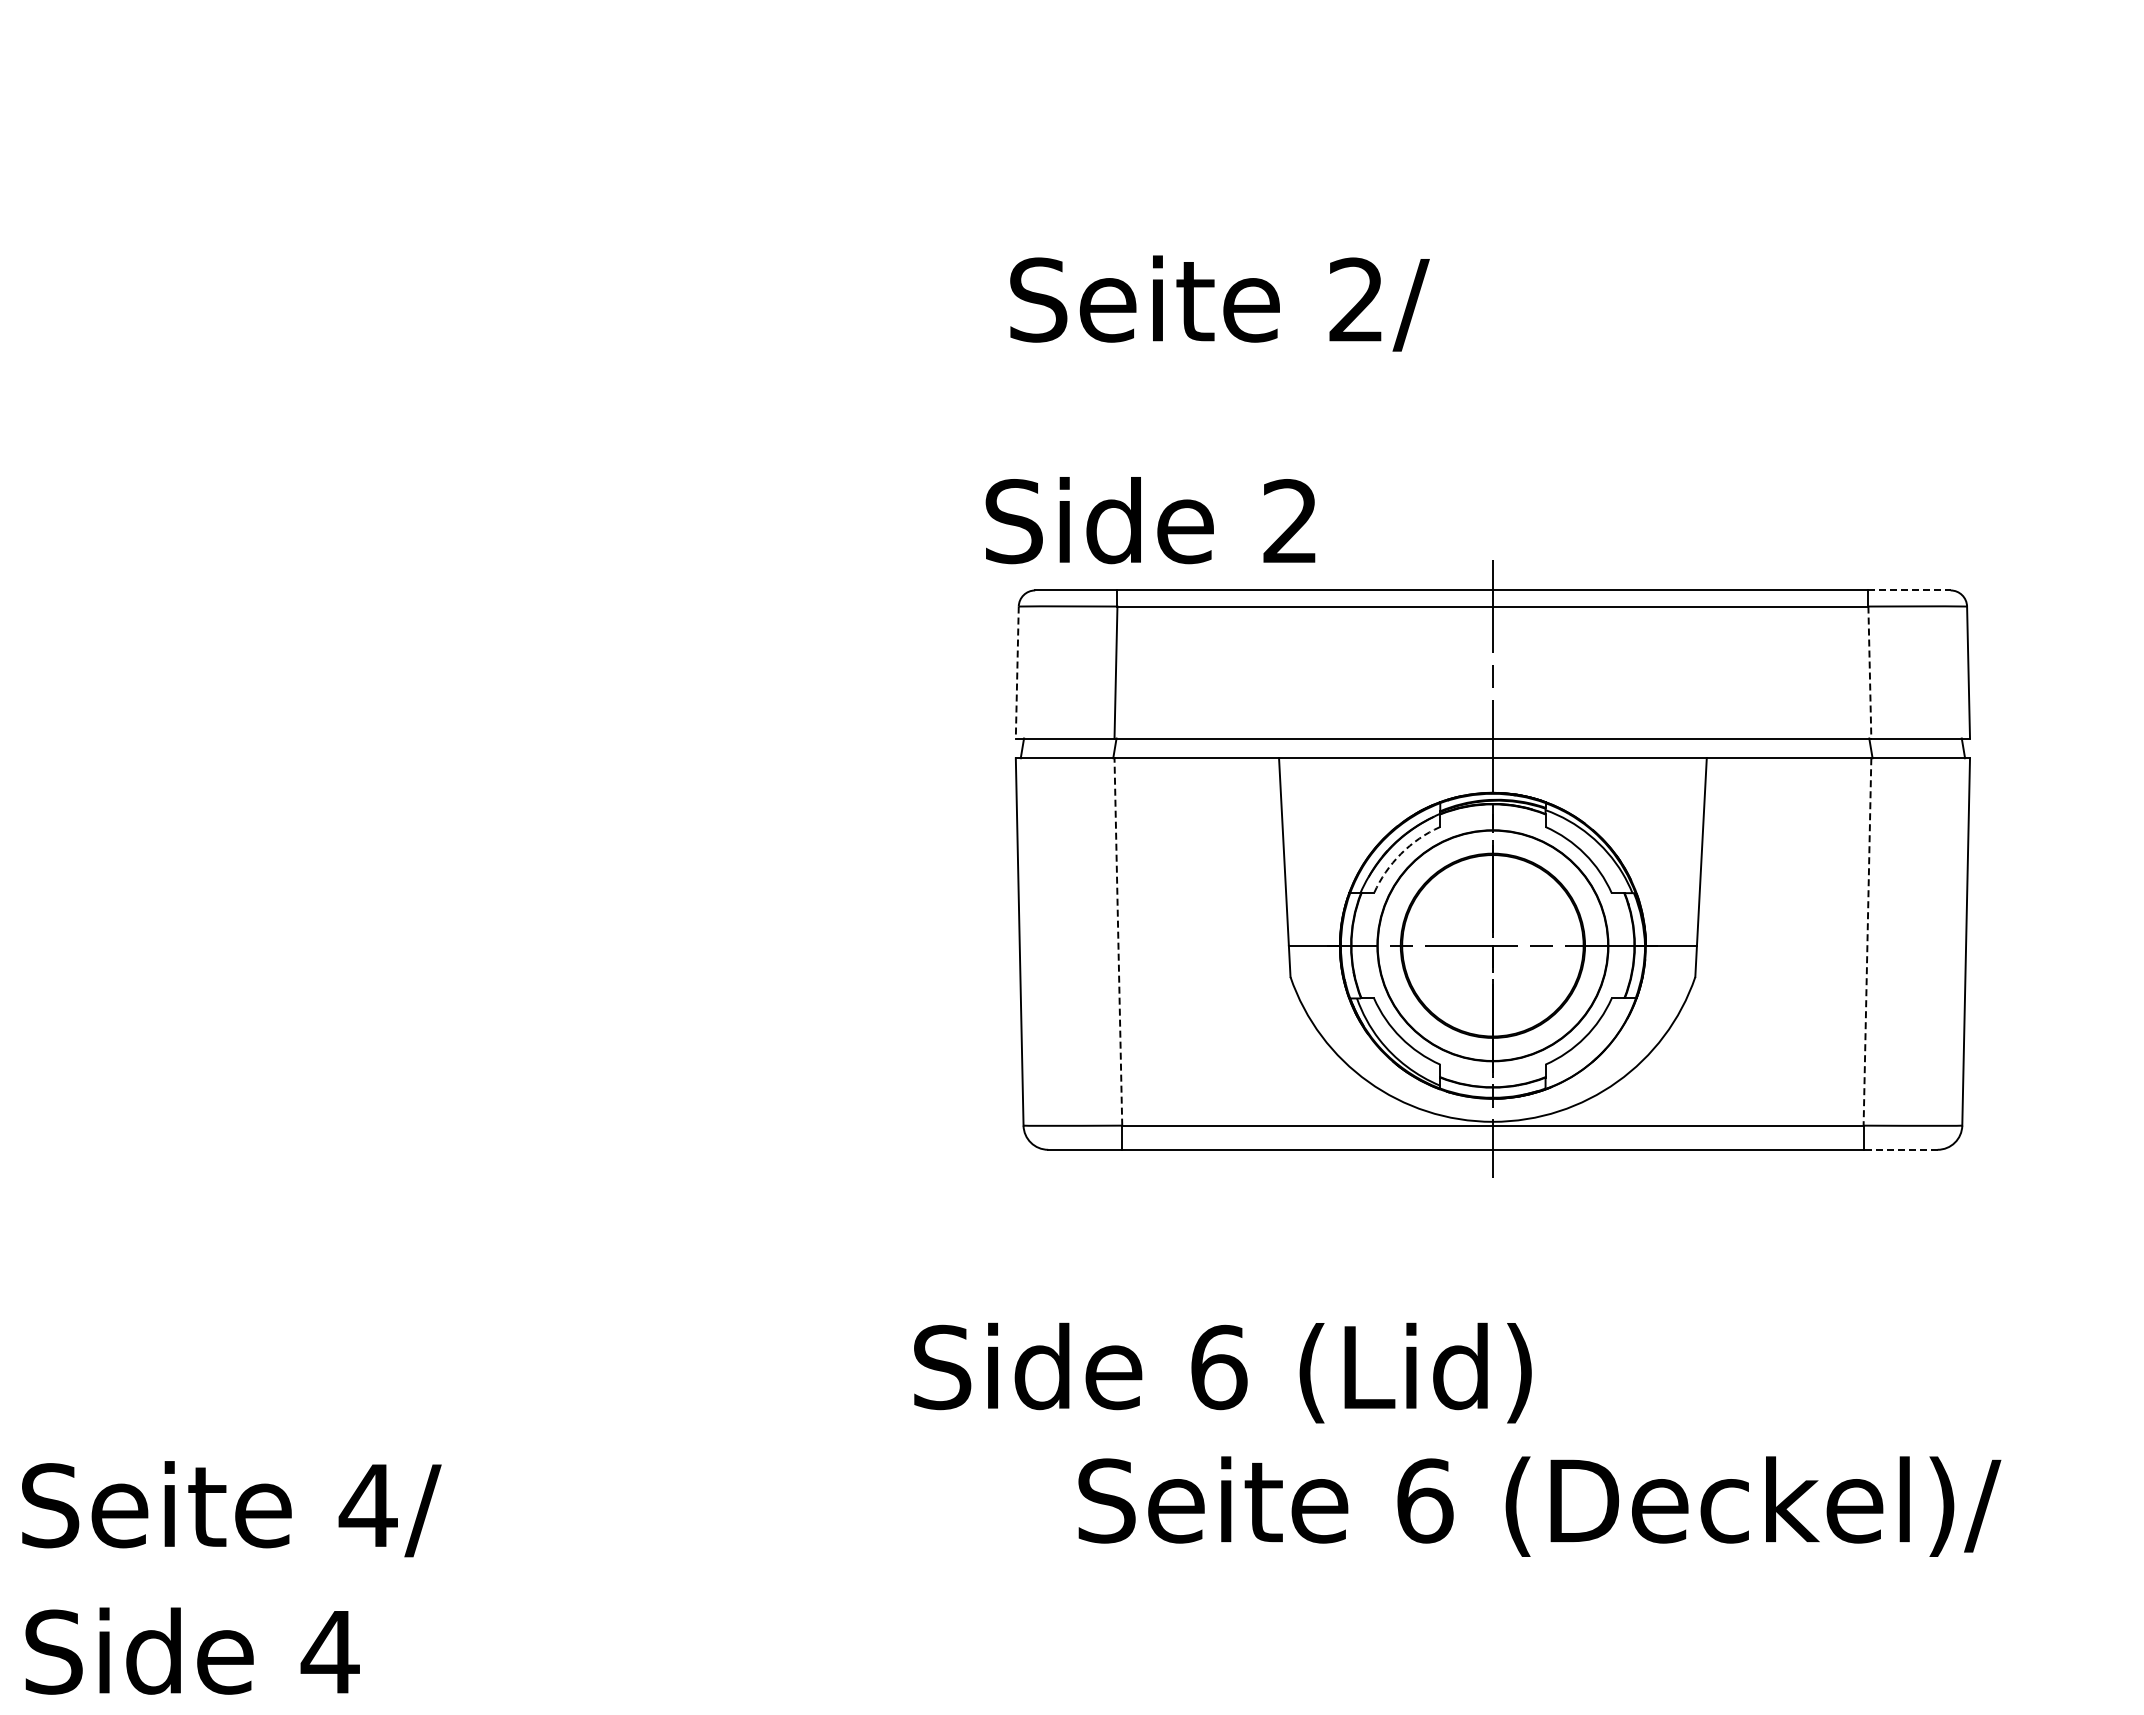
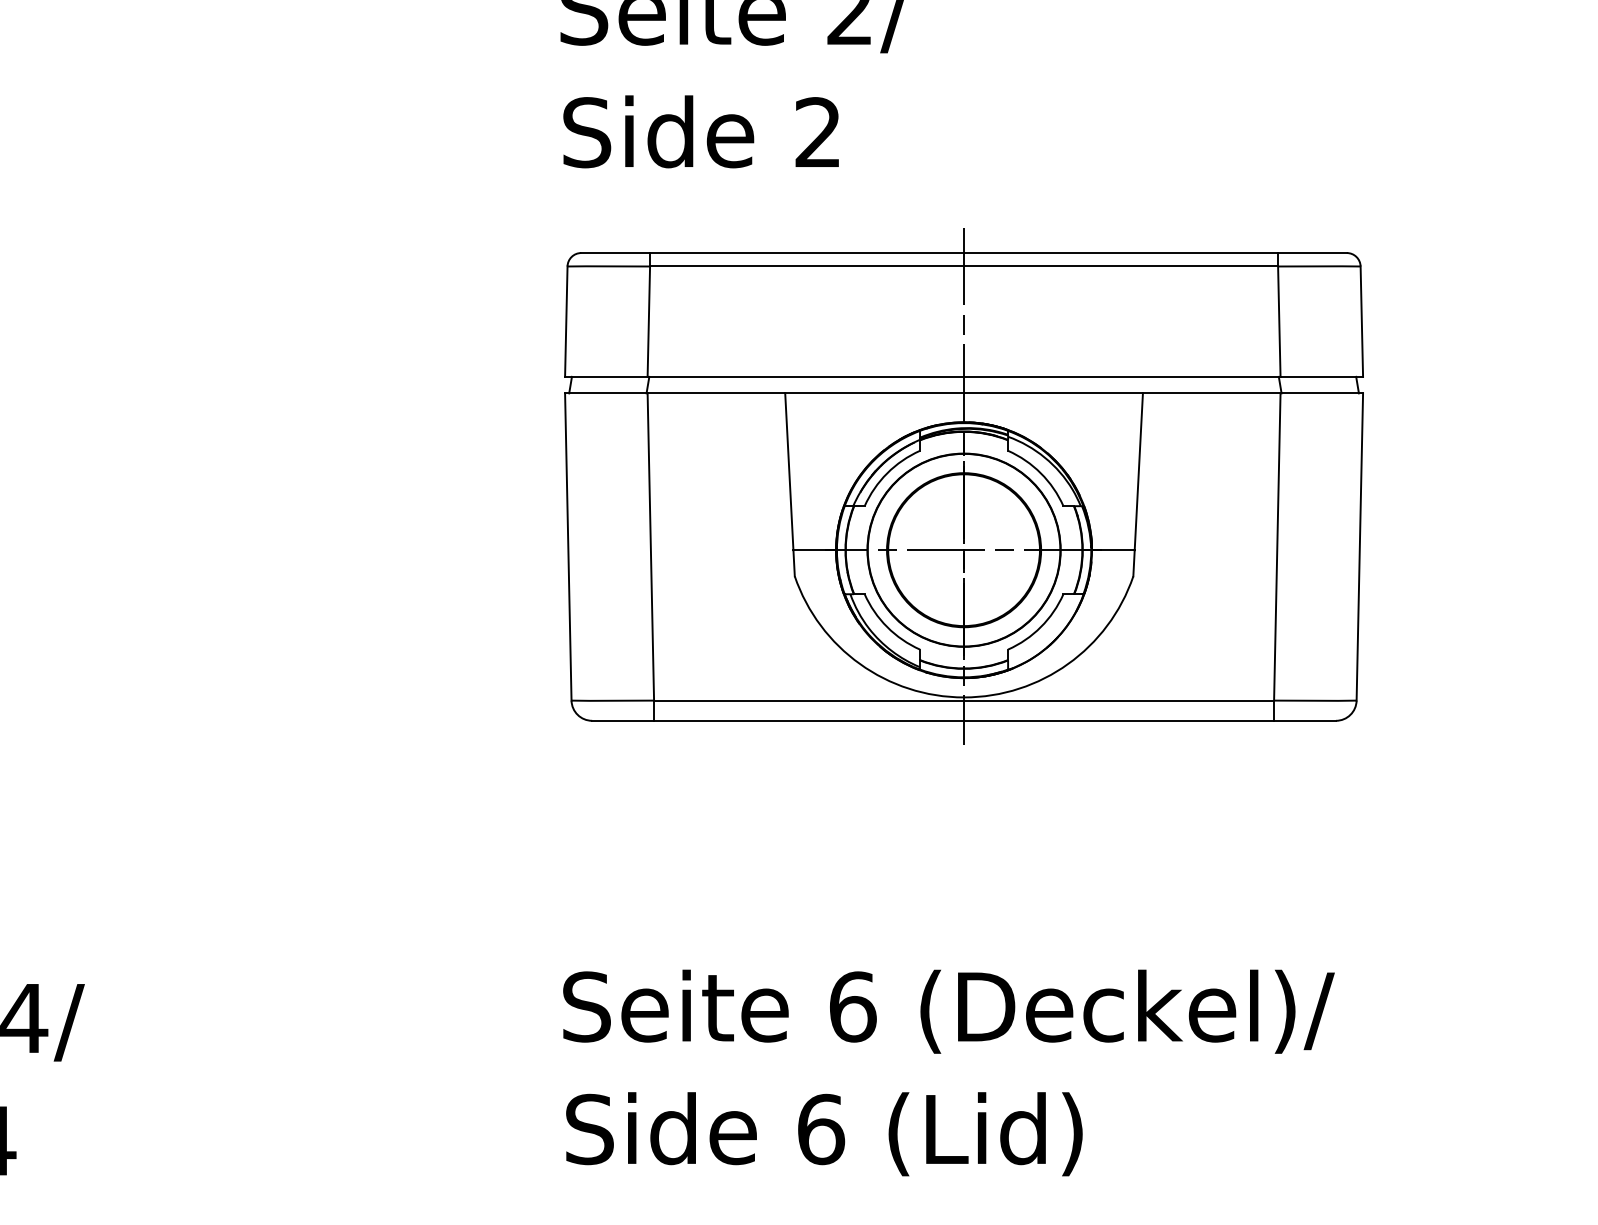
text: (1150, 520) -> (701, 131), moved
line: (1910, 590) -> (1313, 253), dashed -> solid
line: (1017, 673) -> (566, 322), dashed -> solid
line: (1869, 673) -> (1279, 322), dashed -> solid
arc: (1401, 853) -> (887, 473), dashed -> solid
line: (1118, 941) -> (650, 546), dashed -> solid
line: (1867, 941) -> (1277, 546), dashed -> solid
line: (1900, 1149) -> (1304, 720), dashed -> solid
text: (1222, 1372) -> (824, 1133), moved
text: (1539, 1506) -> (948, 1011), moved

